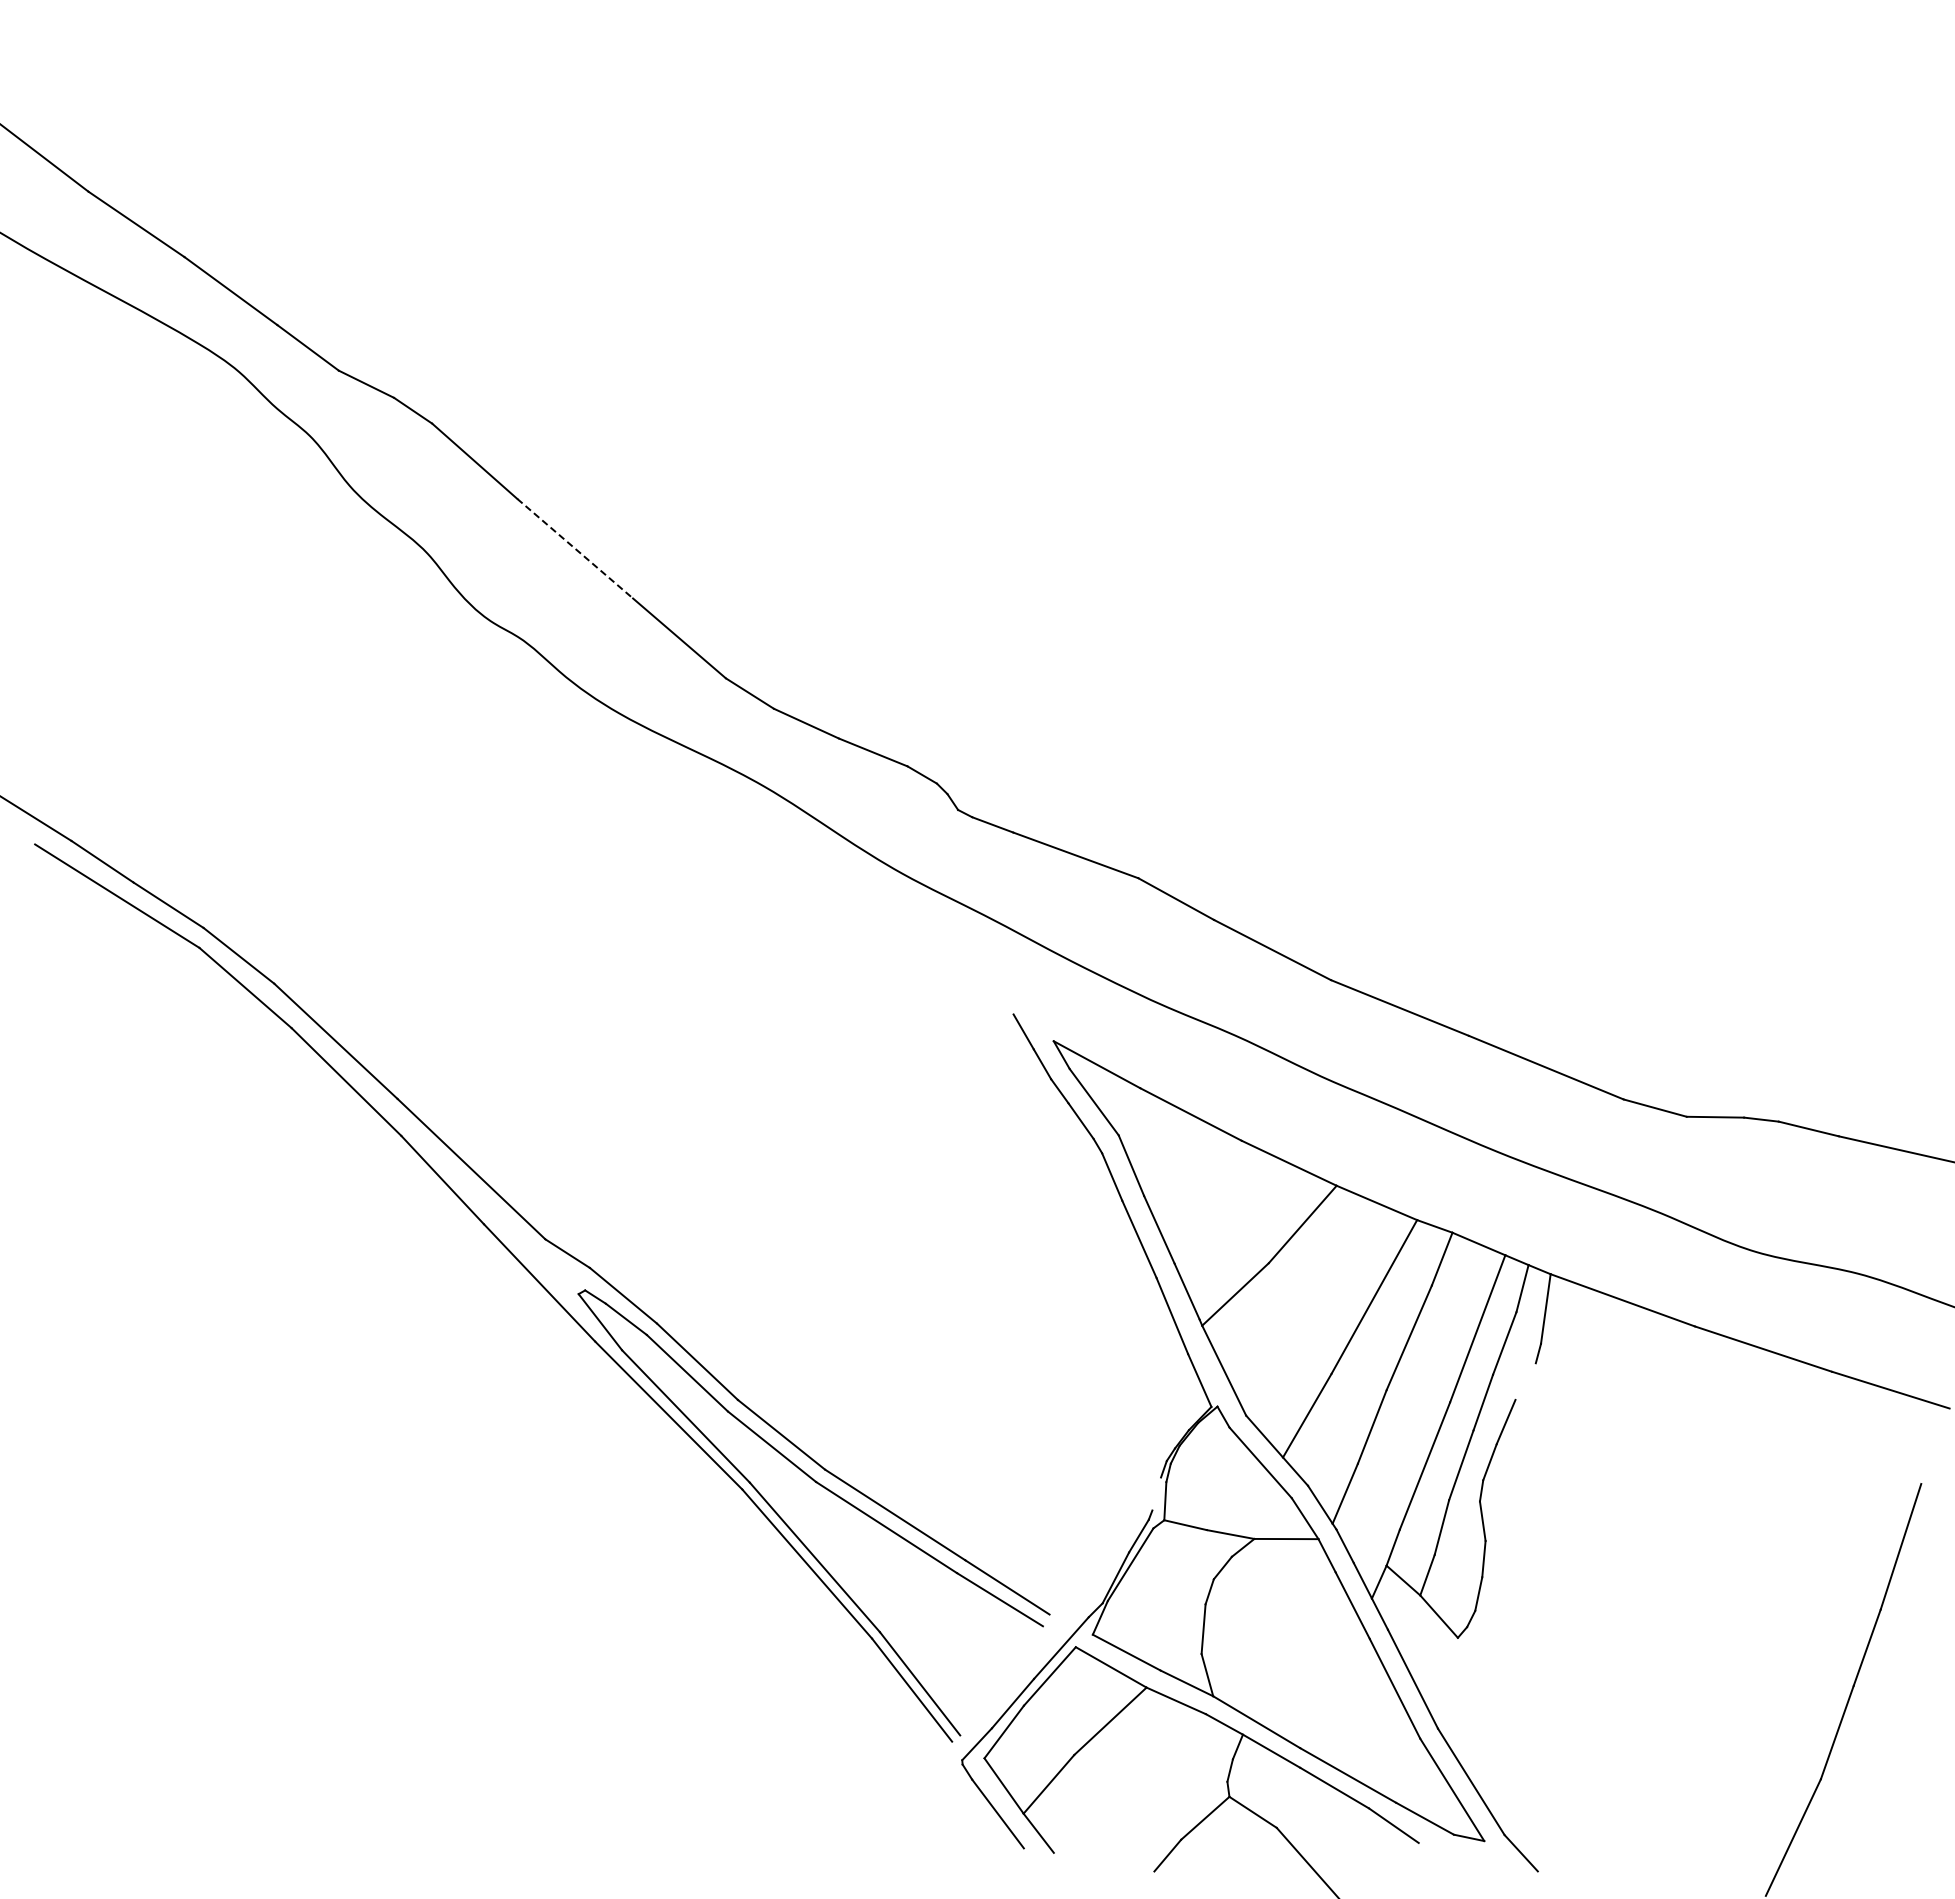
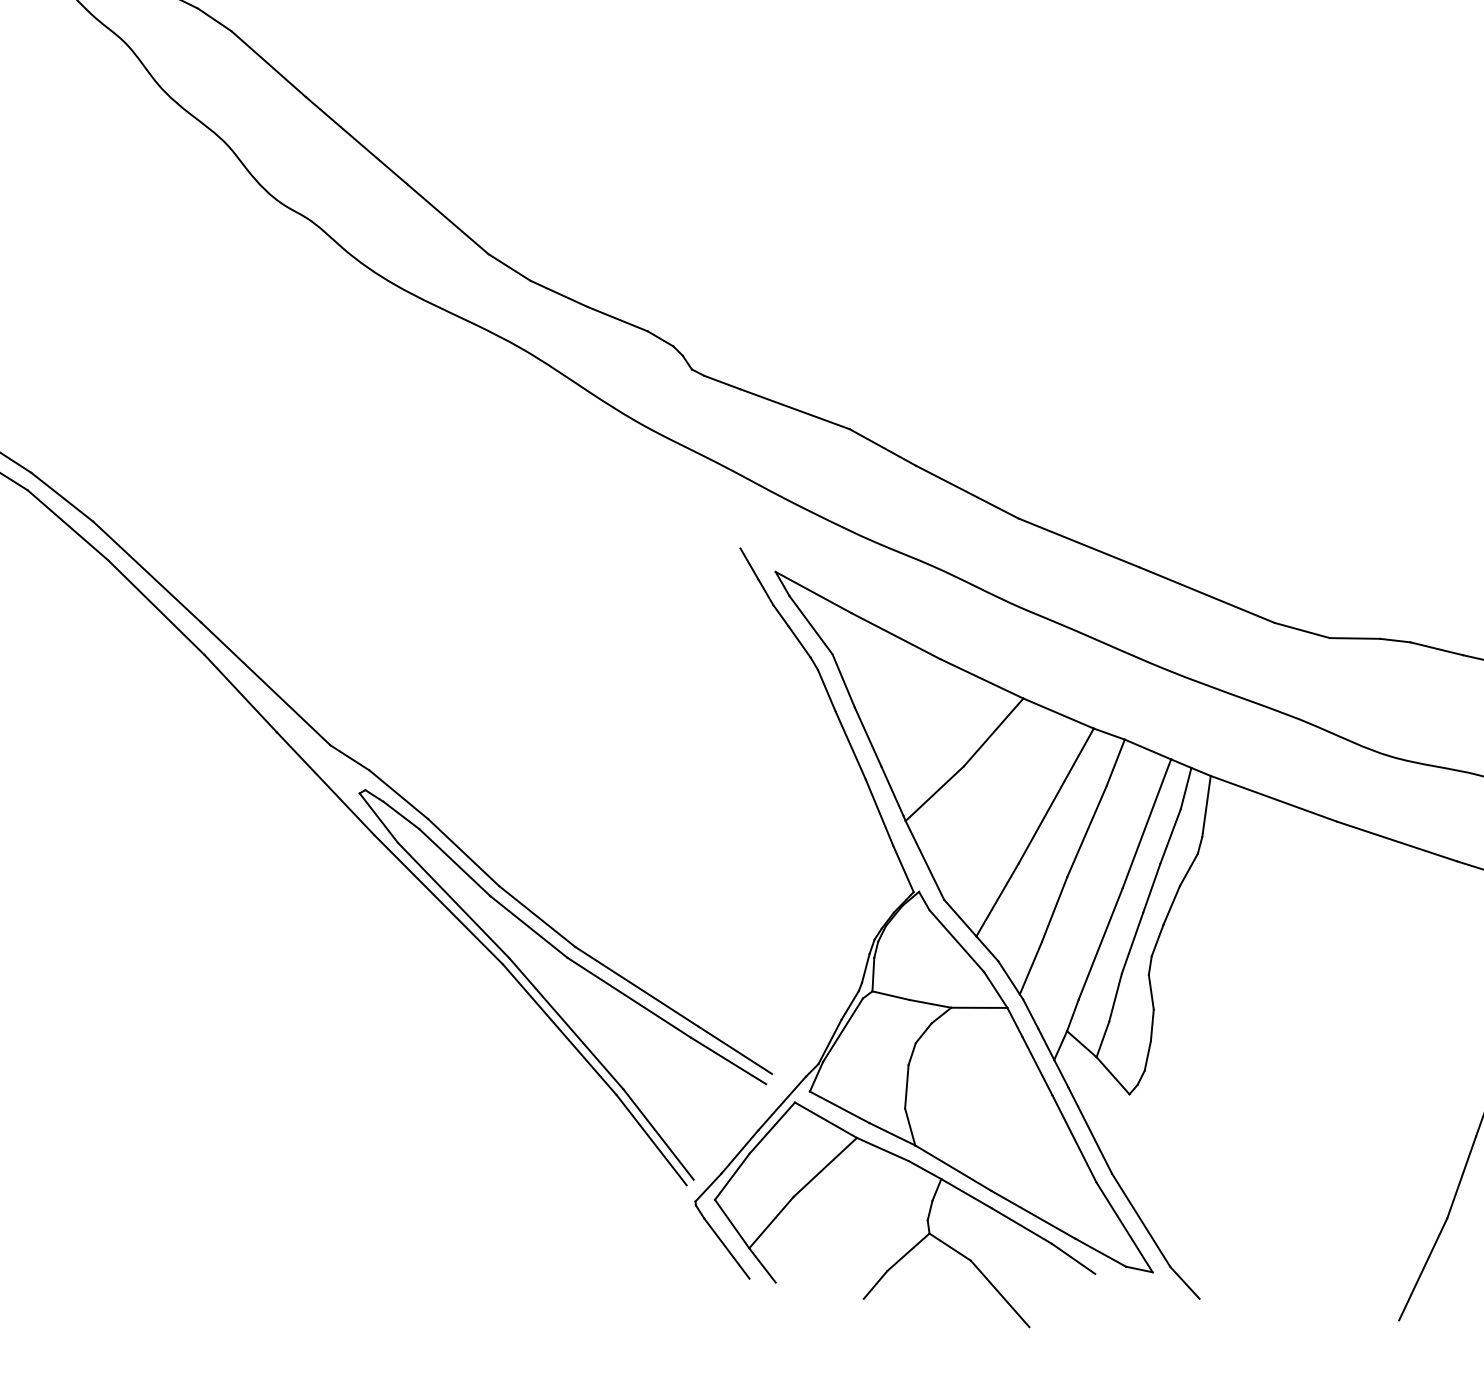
line: (575, 549) -> (356, 141), dashed -> solid
line: (1525, 1381) -> (1188, 869), added
line: (1156, 1493) -> (865, 967), added

